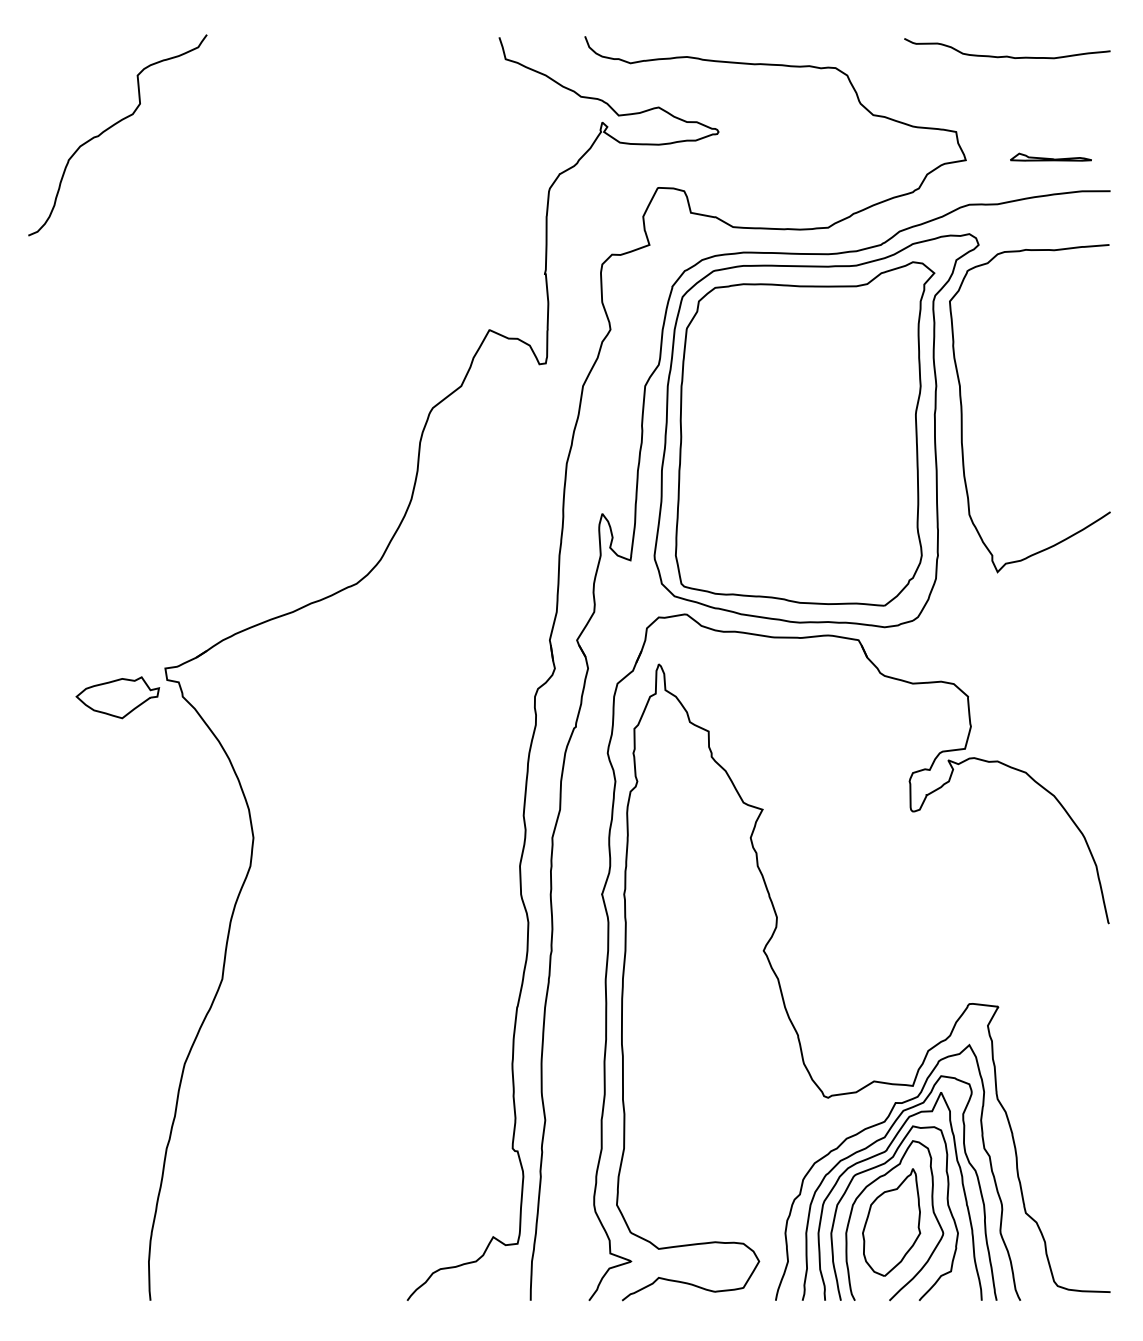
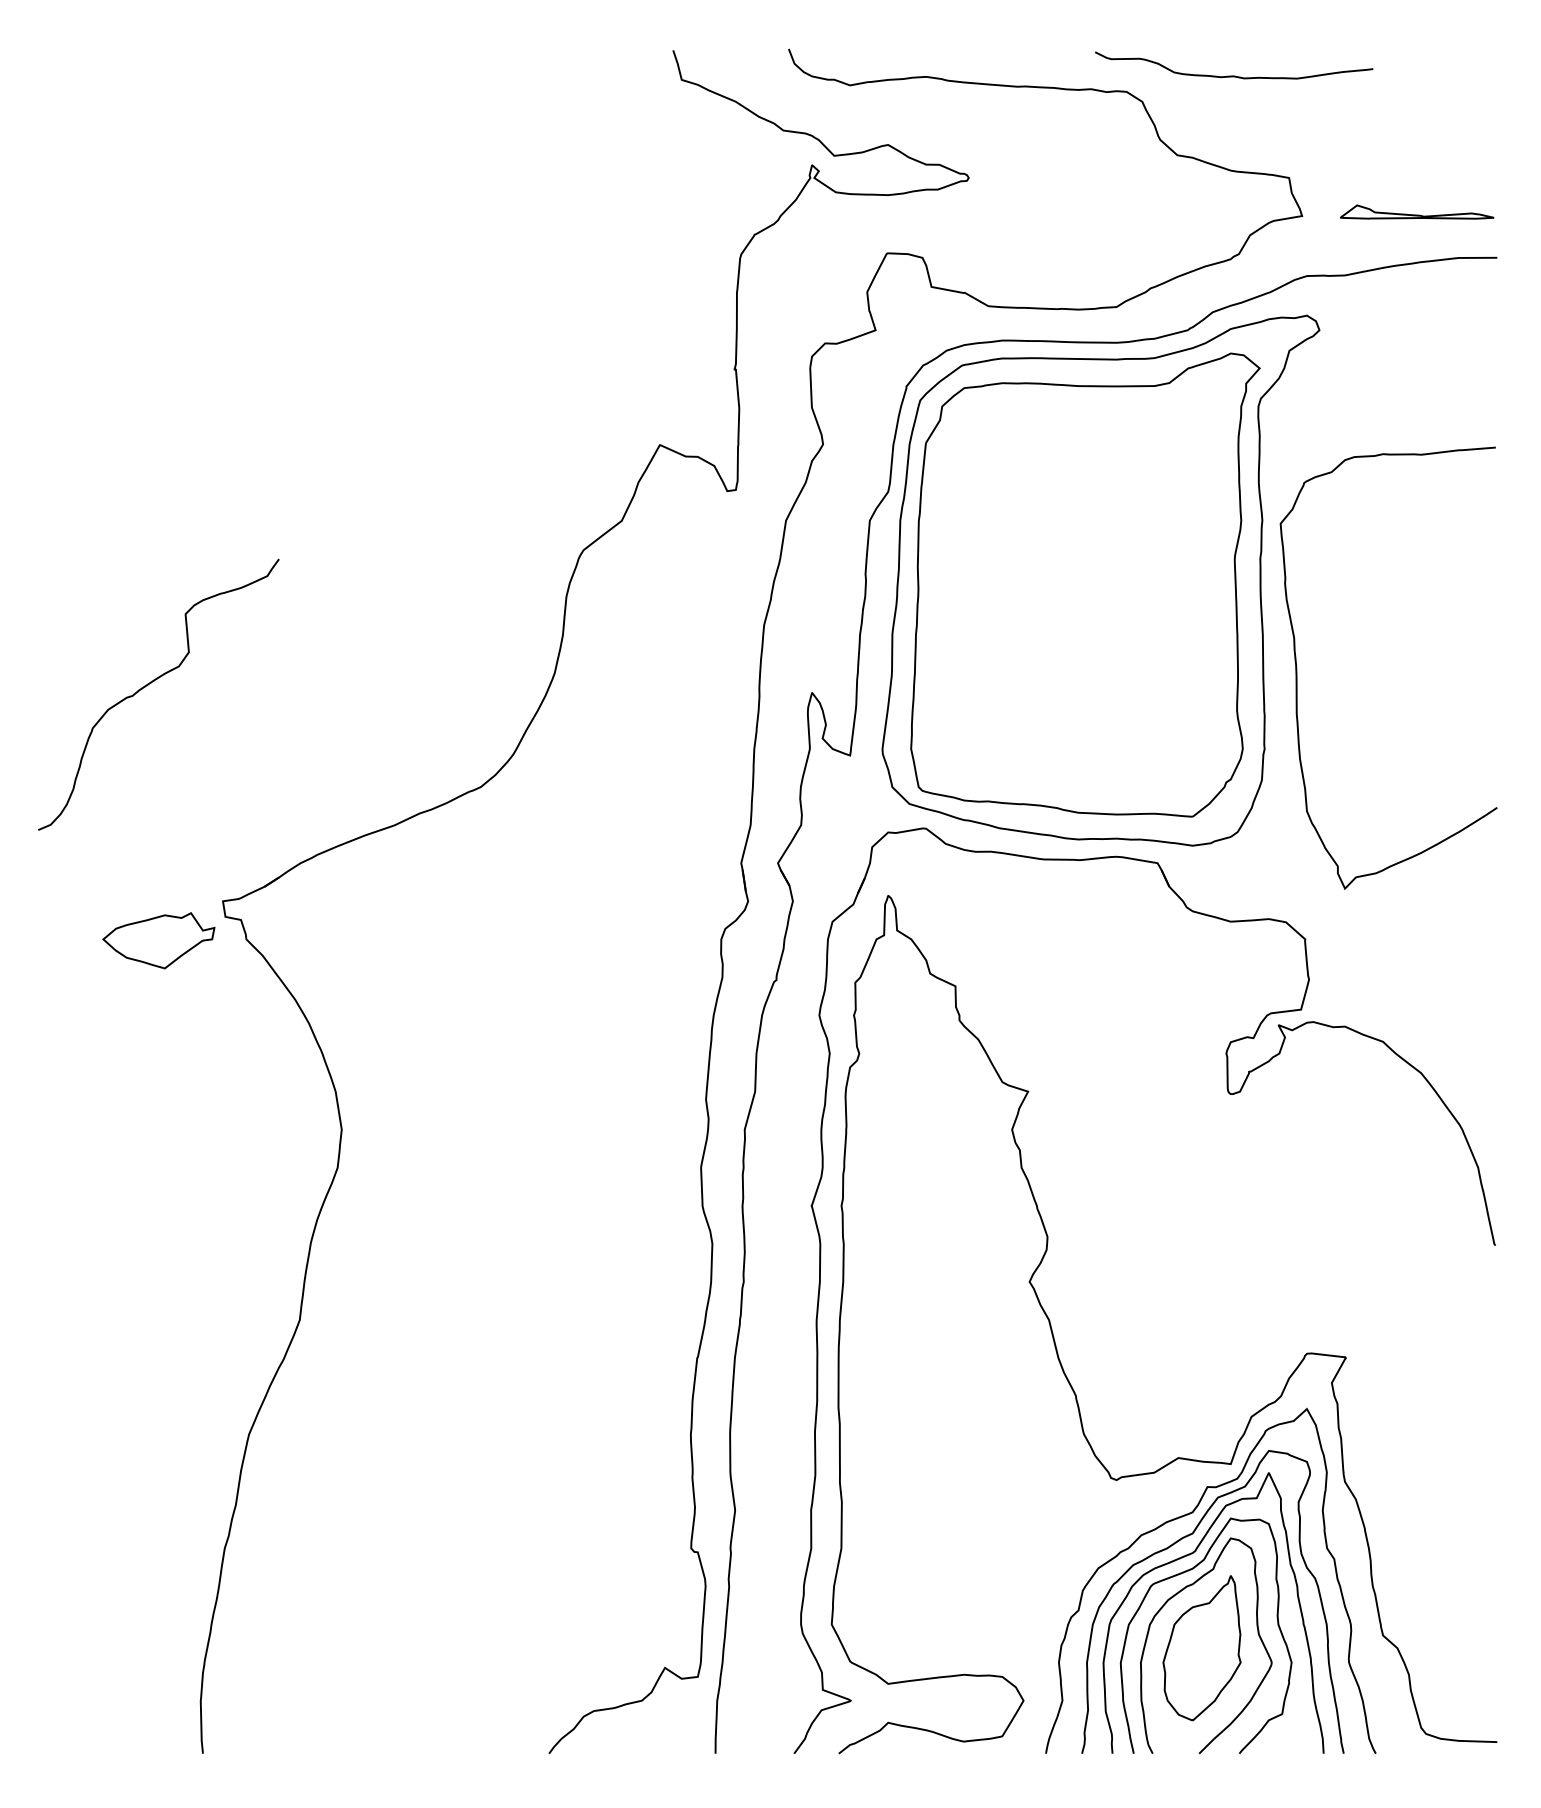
curve: (1007, 55) -> (1234, 74), moved
curve: (113, 126) -> (153, 682), moved
part: (1050, 156) -> (1416, 211), size x1.4
curve: (962, 408) -> (1297, 668), moved

